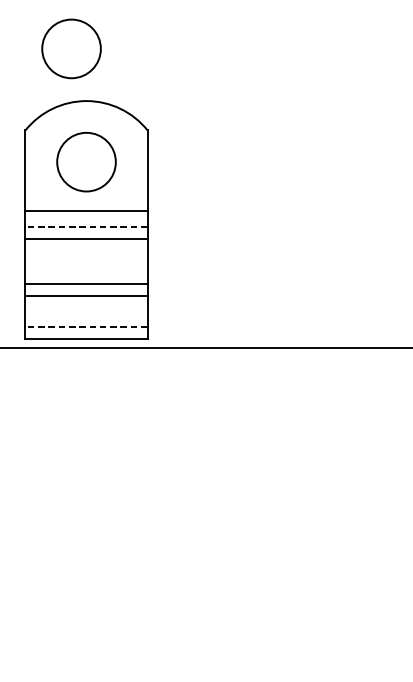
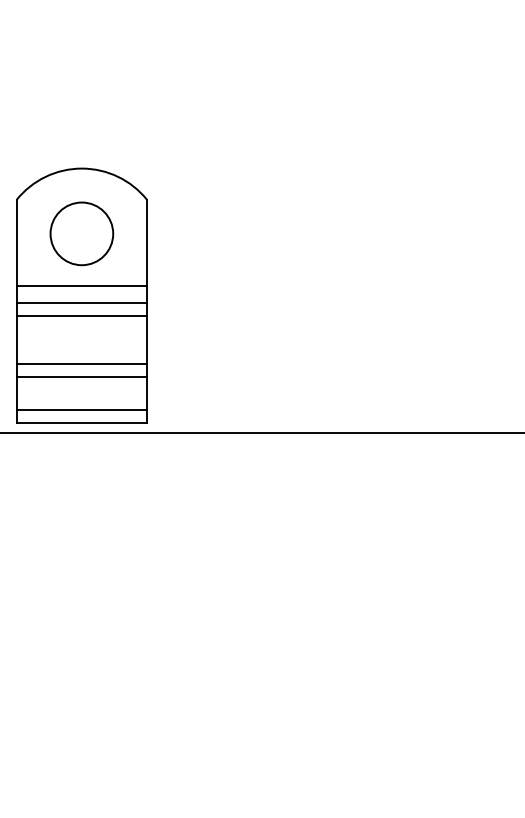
circle: (71, 48) -> (65, 112), removed
line: (86, 226) -> (81, 302), dashed -> solid
line: (86, 326) -> (81, 409), dashed -> solid

